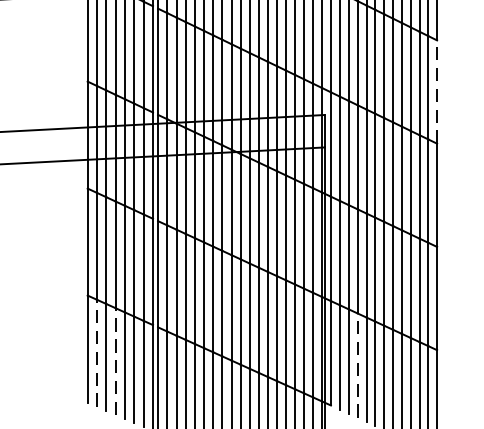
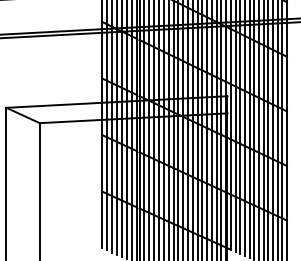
line: (436, 90) -> (286, 83), dashed -> solid
line: (97, 352) -> (107, 221), dashed -> solid
line: (116, 361) -> (117, 226), dashed -> solid
line: (356, 365) -> (244, 228), dashed -> solid

